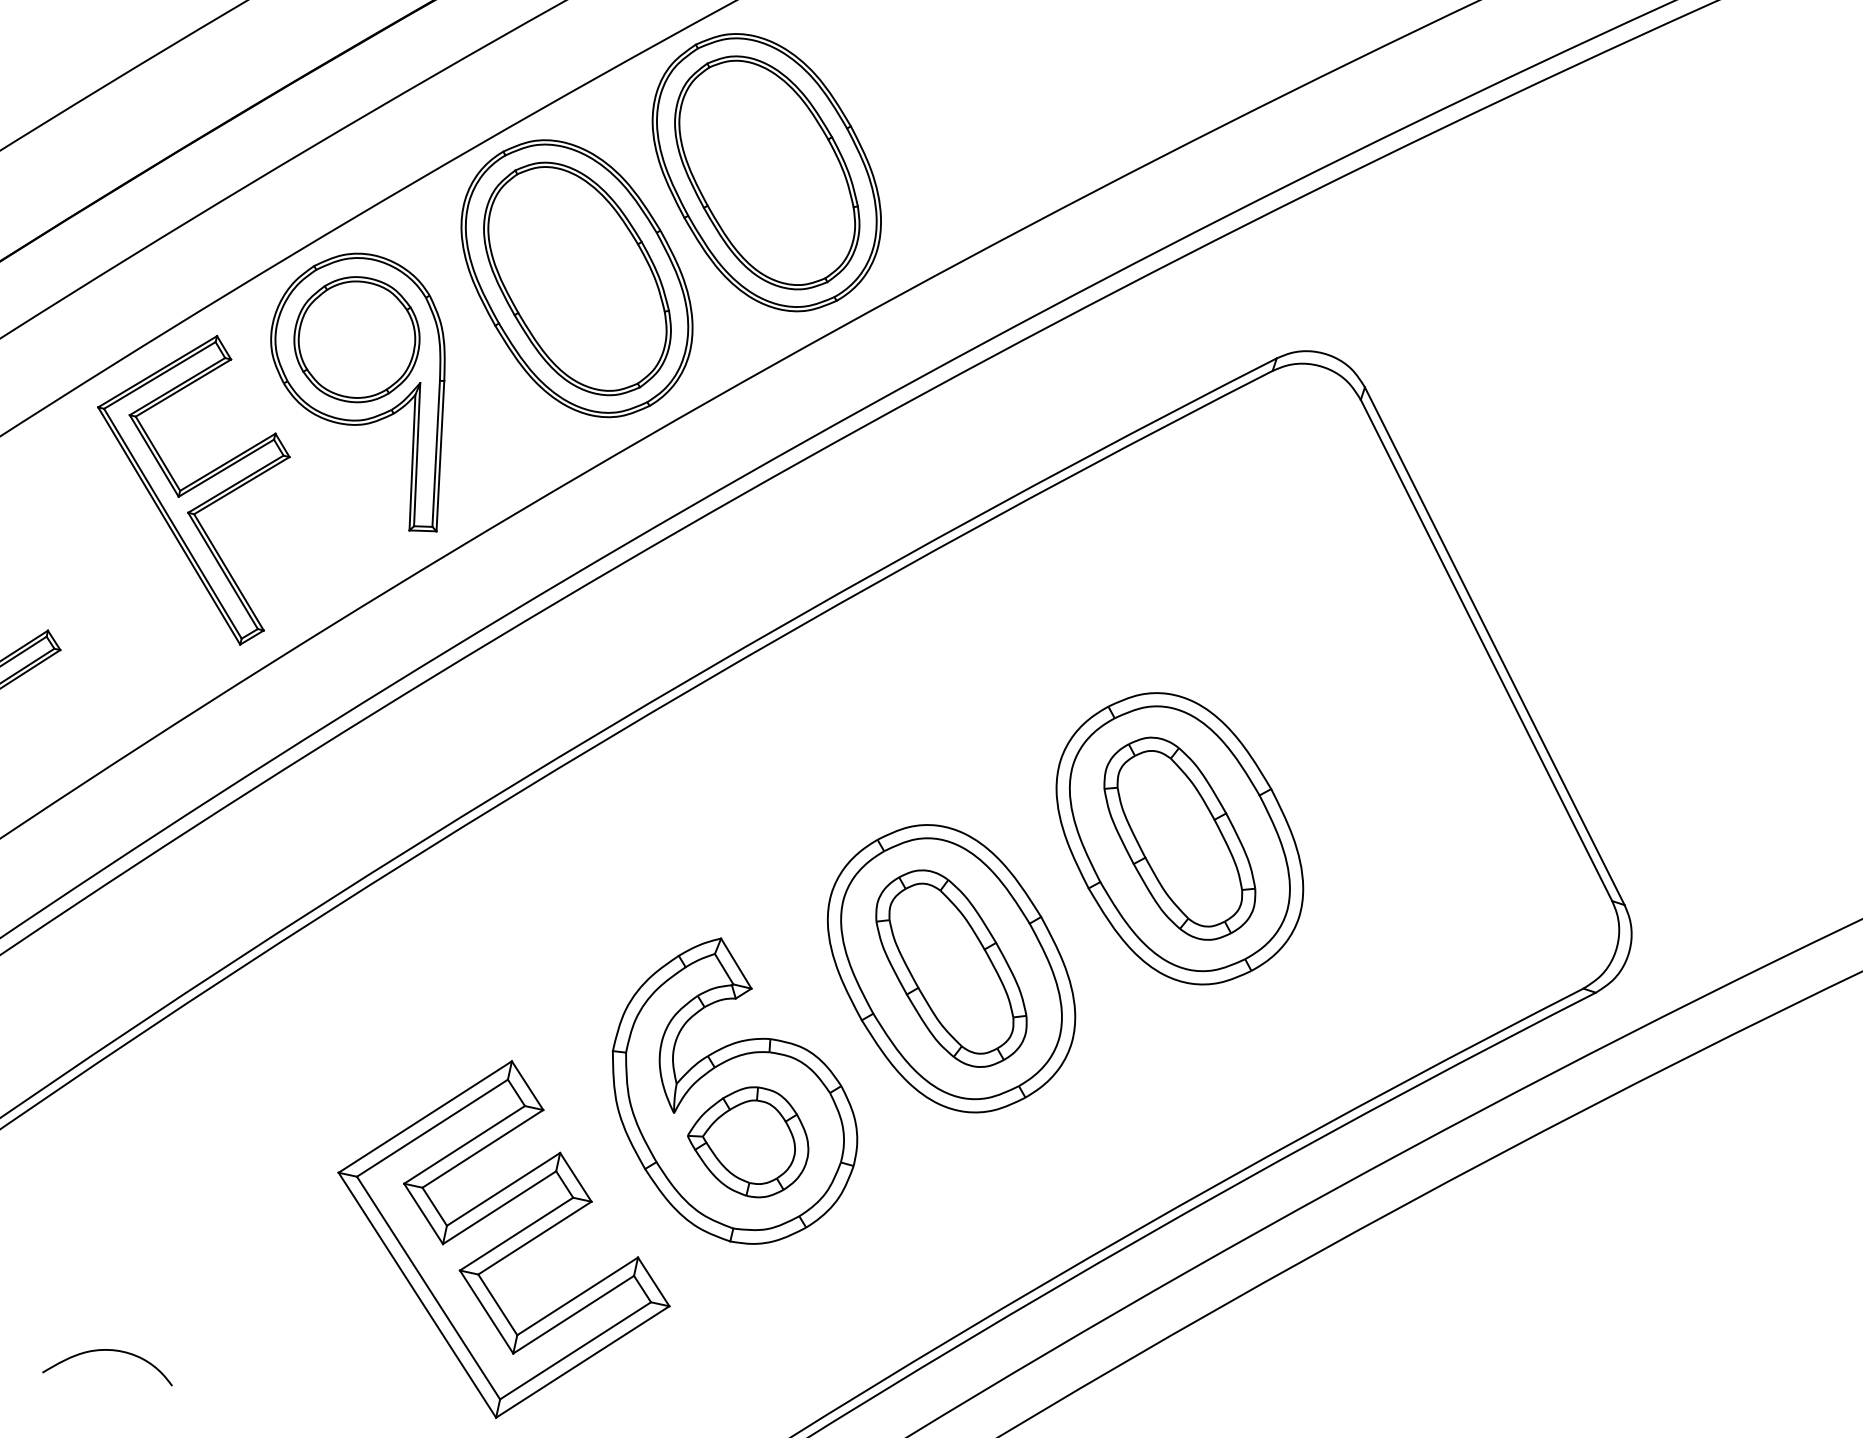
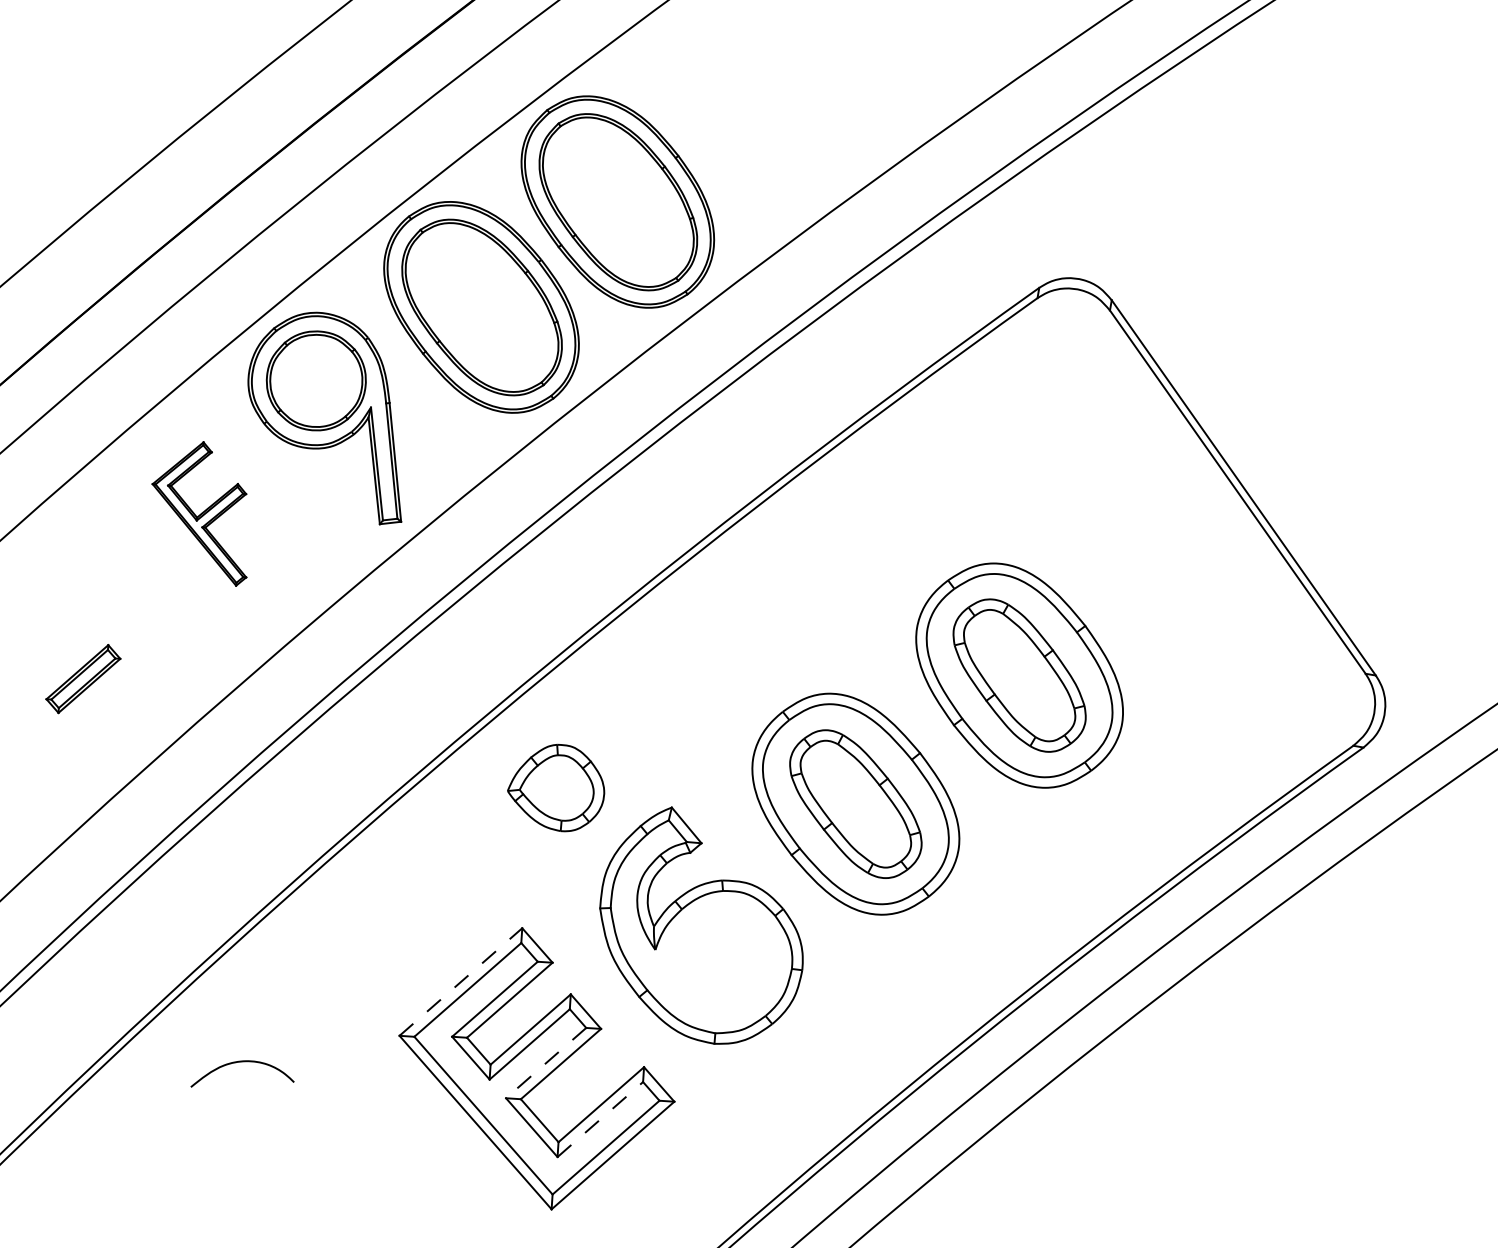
part: (186, 483) -> (199, 513), size x0.6
line: (424, 1117) -> (460, 982), solid -> dashed
part: (749, 1140) -> (556, 787), moved
line: (515, 1234) -> (545, 1063), solid -> dashed
line: (573, 1314) -> (600, 1119), solid -> dashed
curve: (111, 1351) -> (242, 1062), moved

